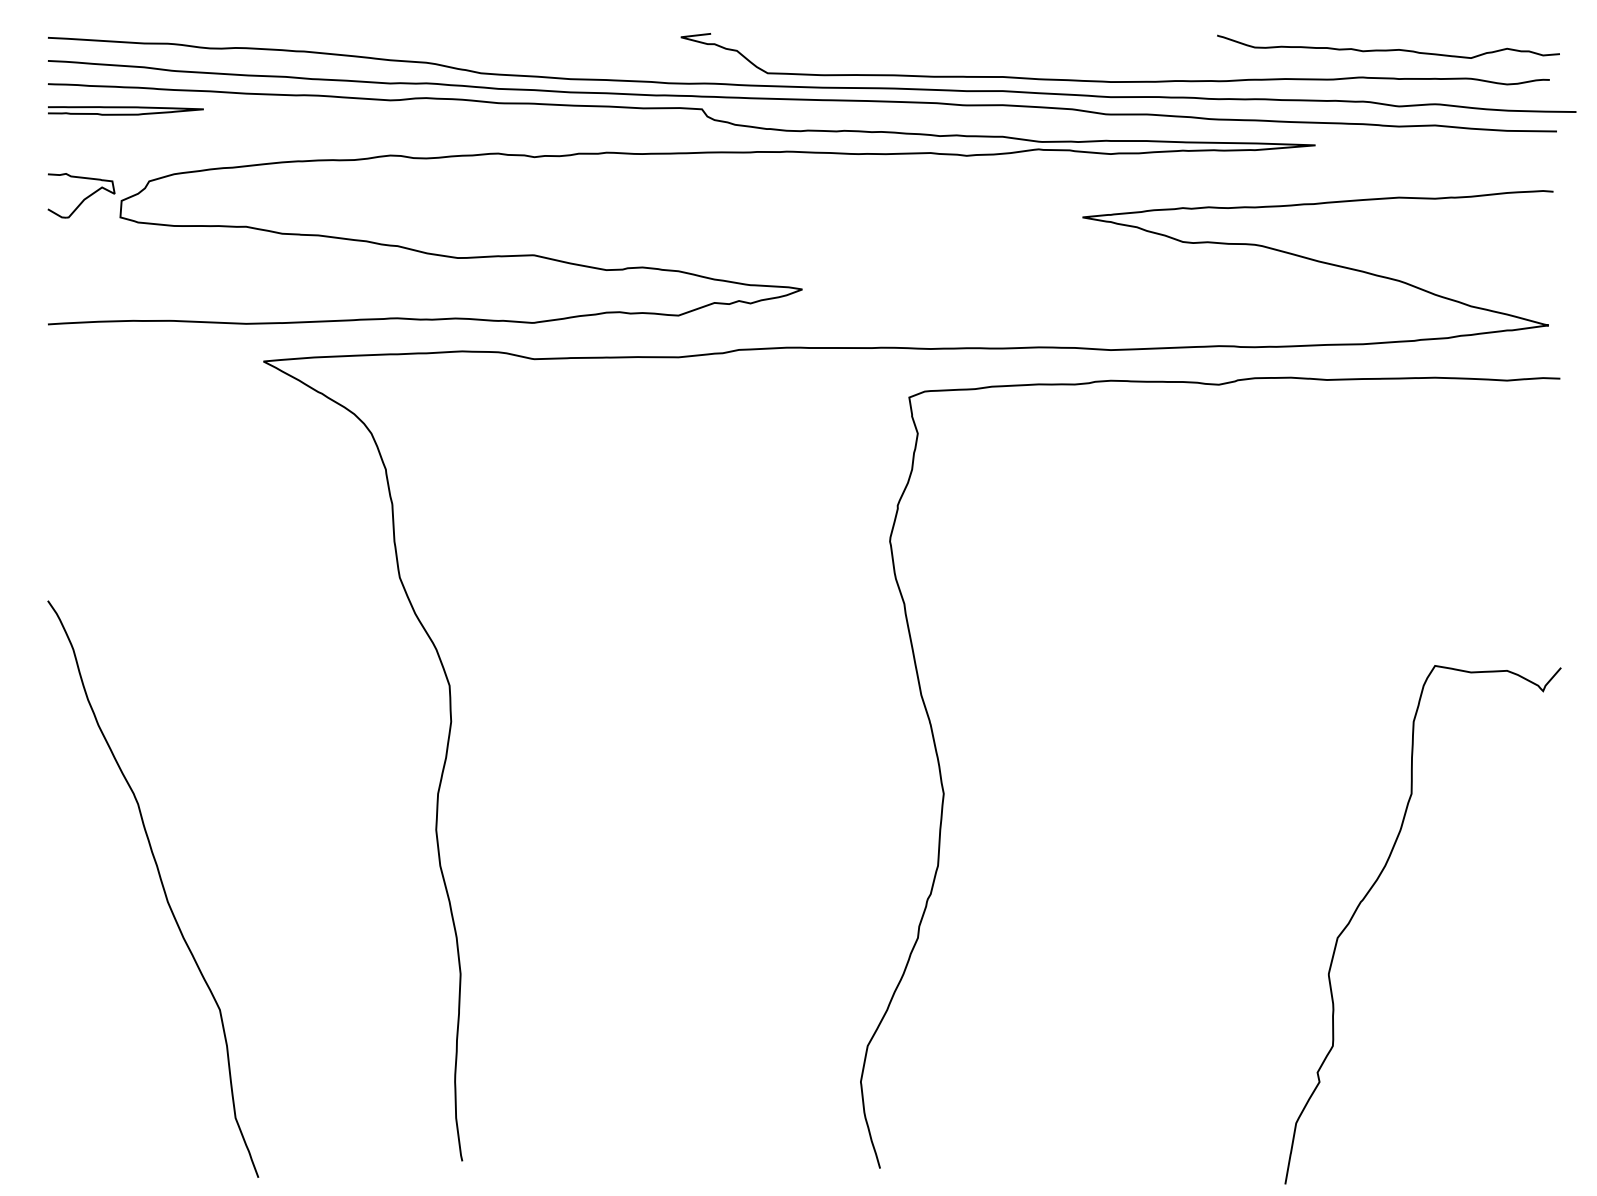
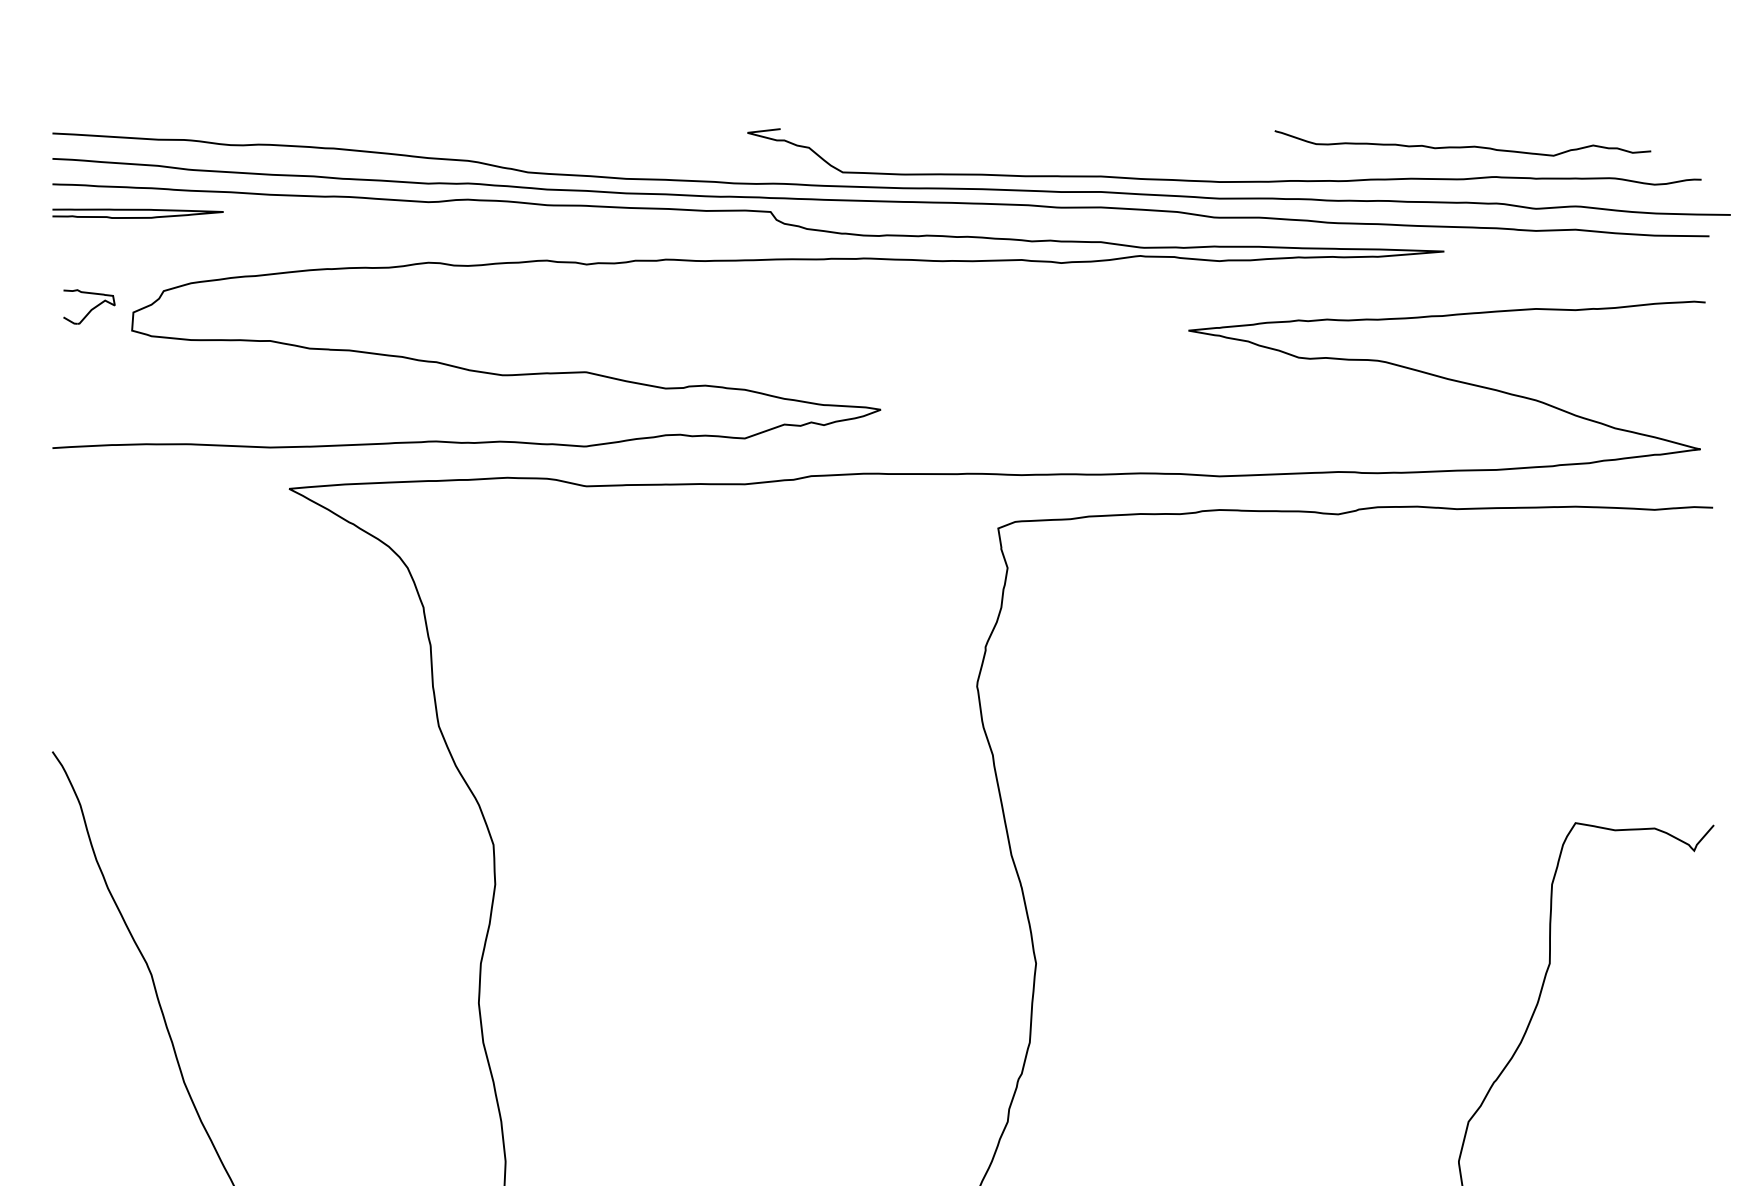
curve: (1388, 49) -> (1462, 146), moved
part: (81, 195) -> (89, 306), size x0.7

